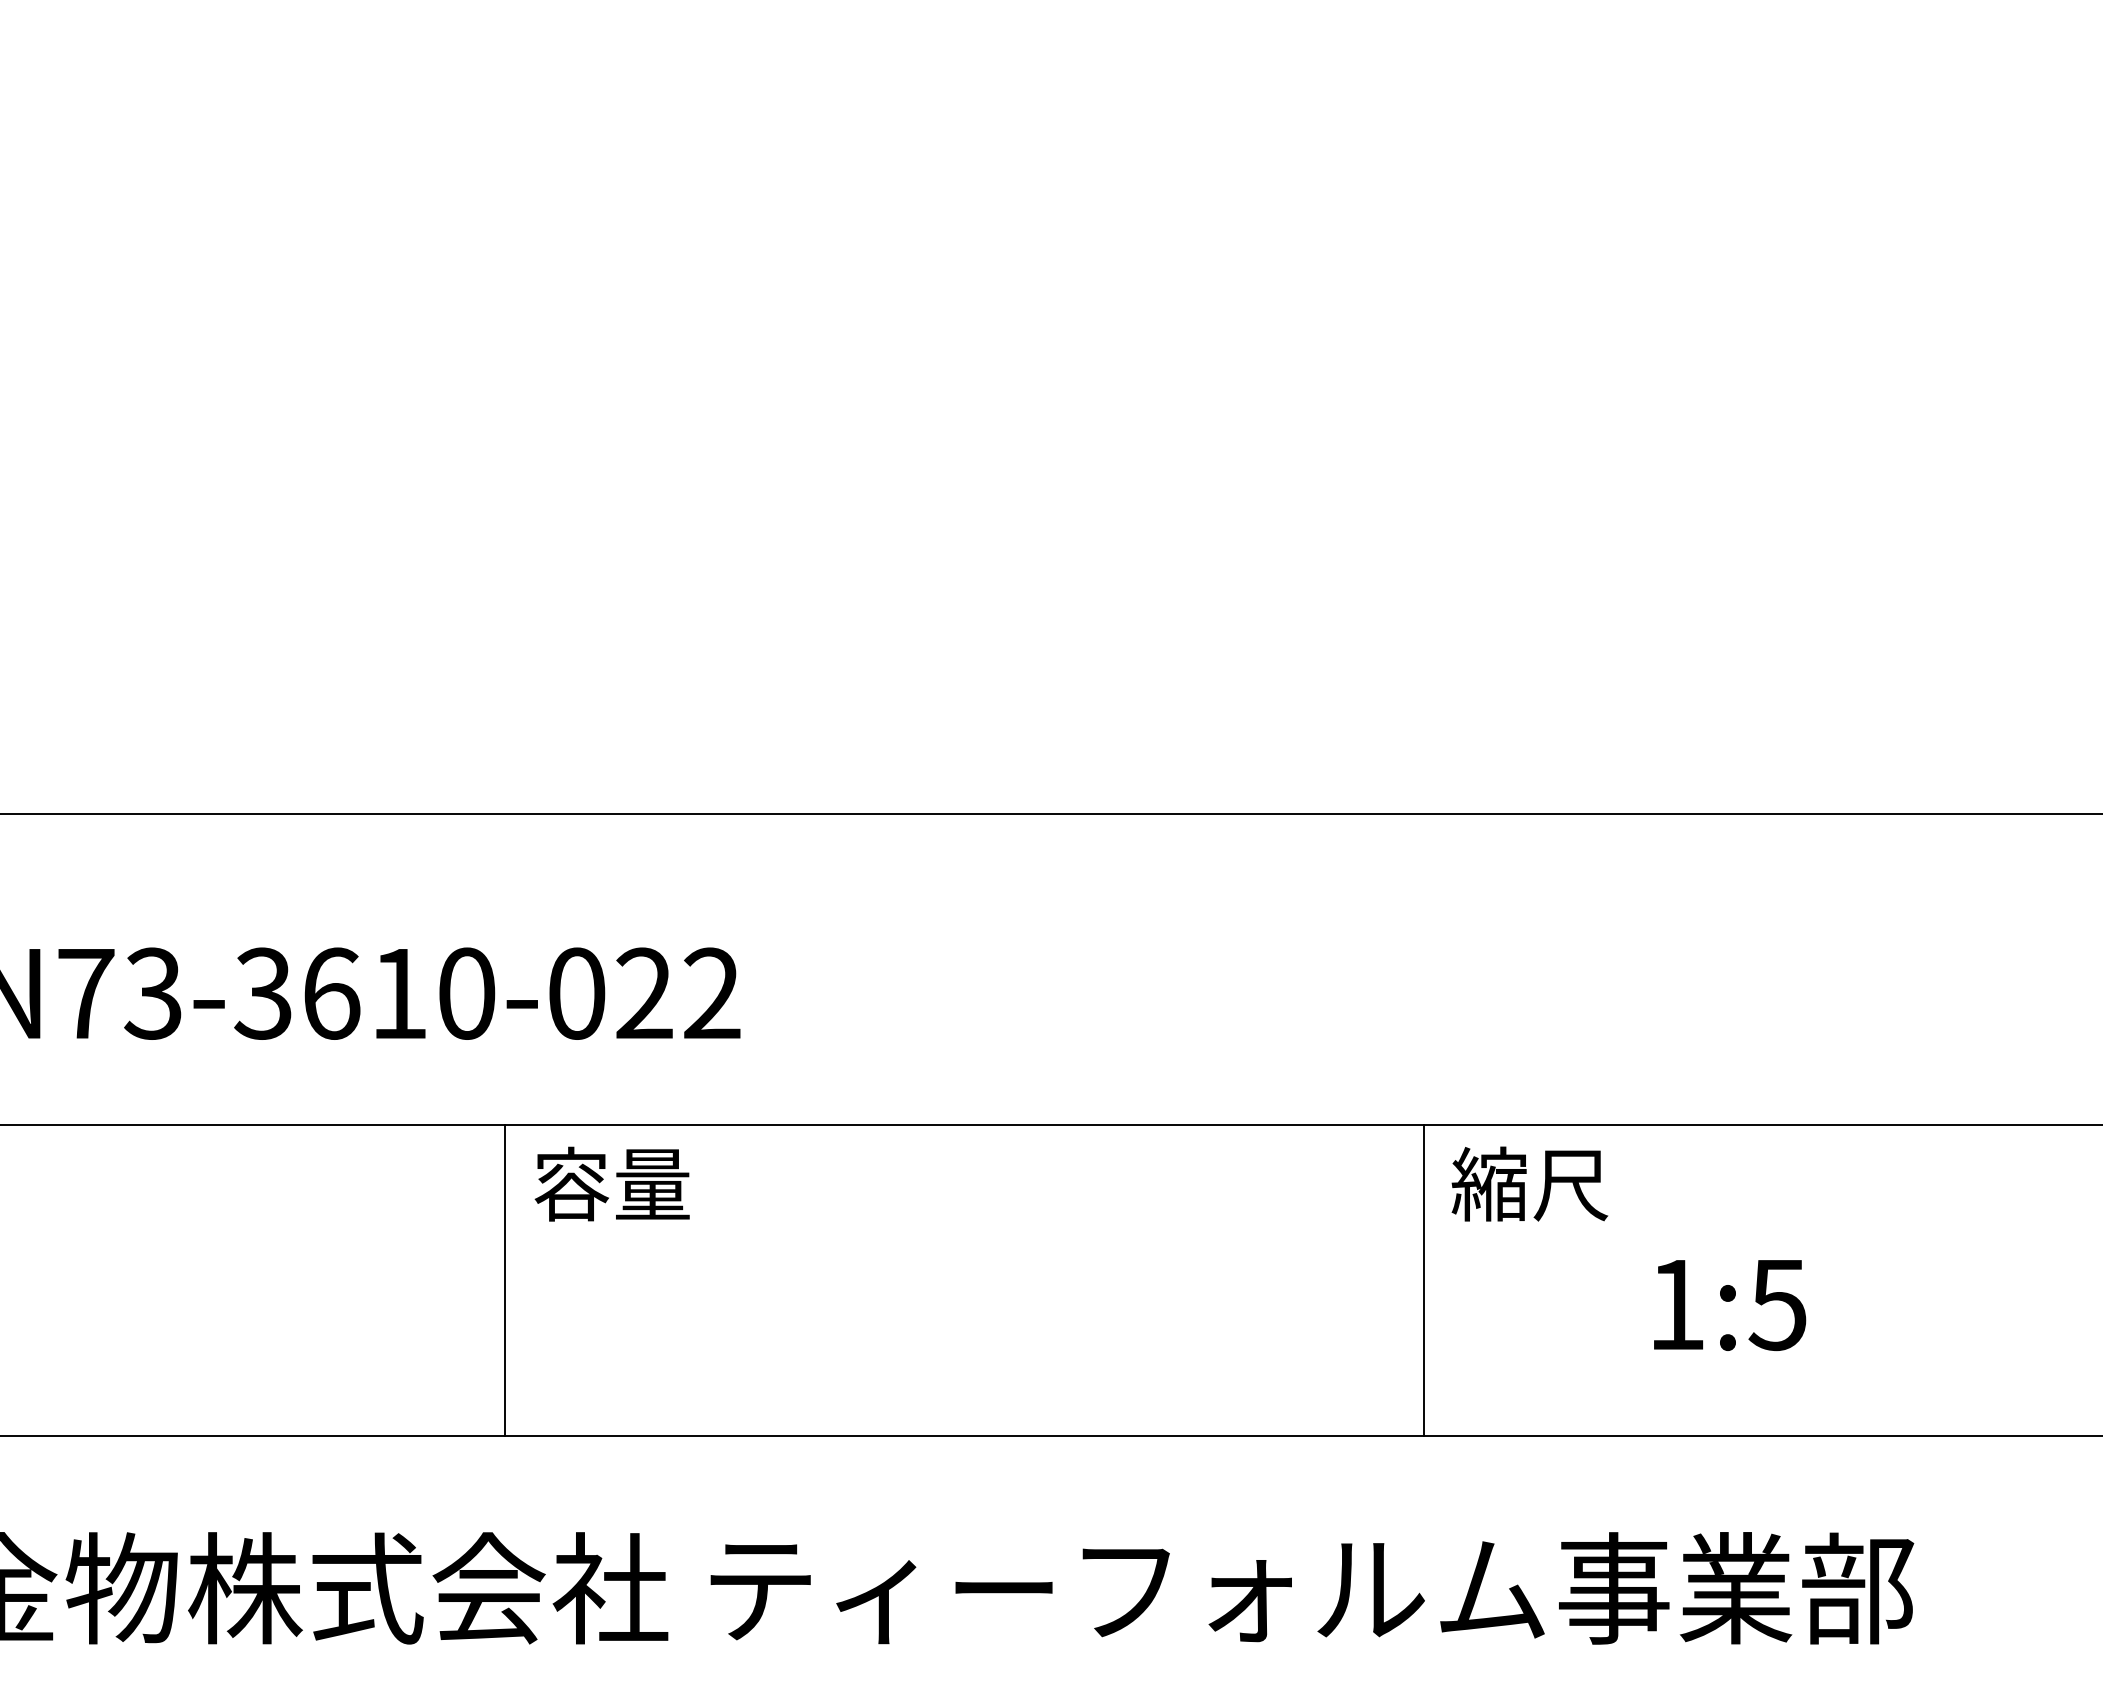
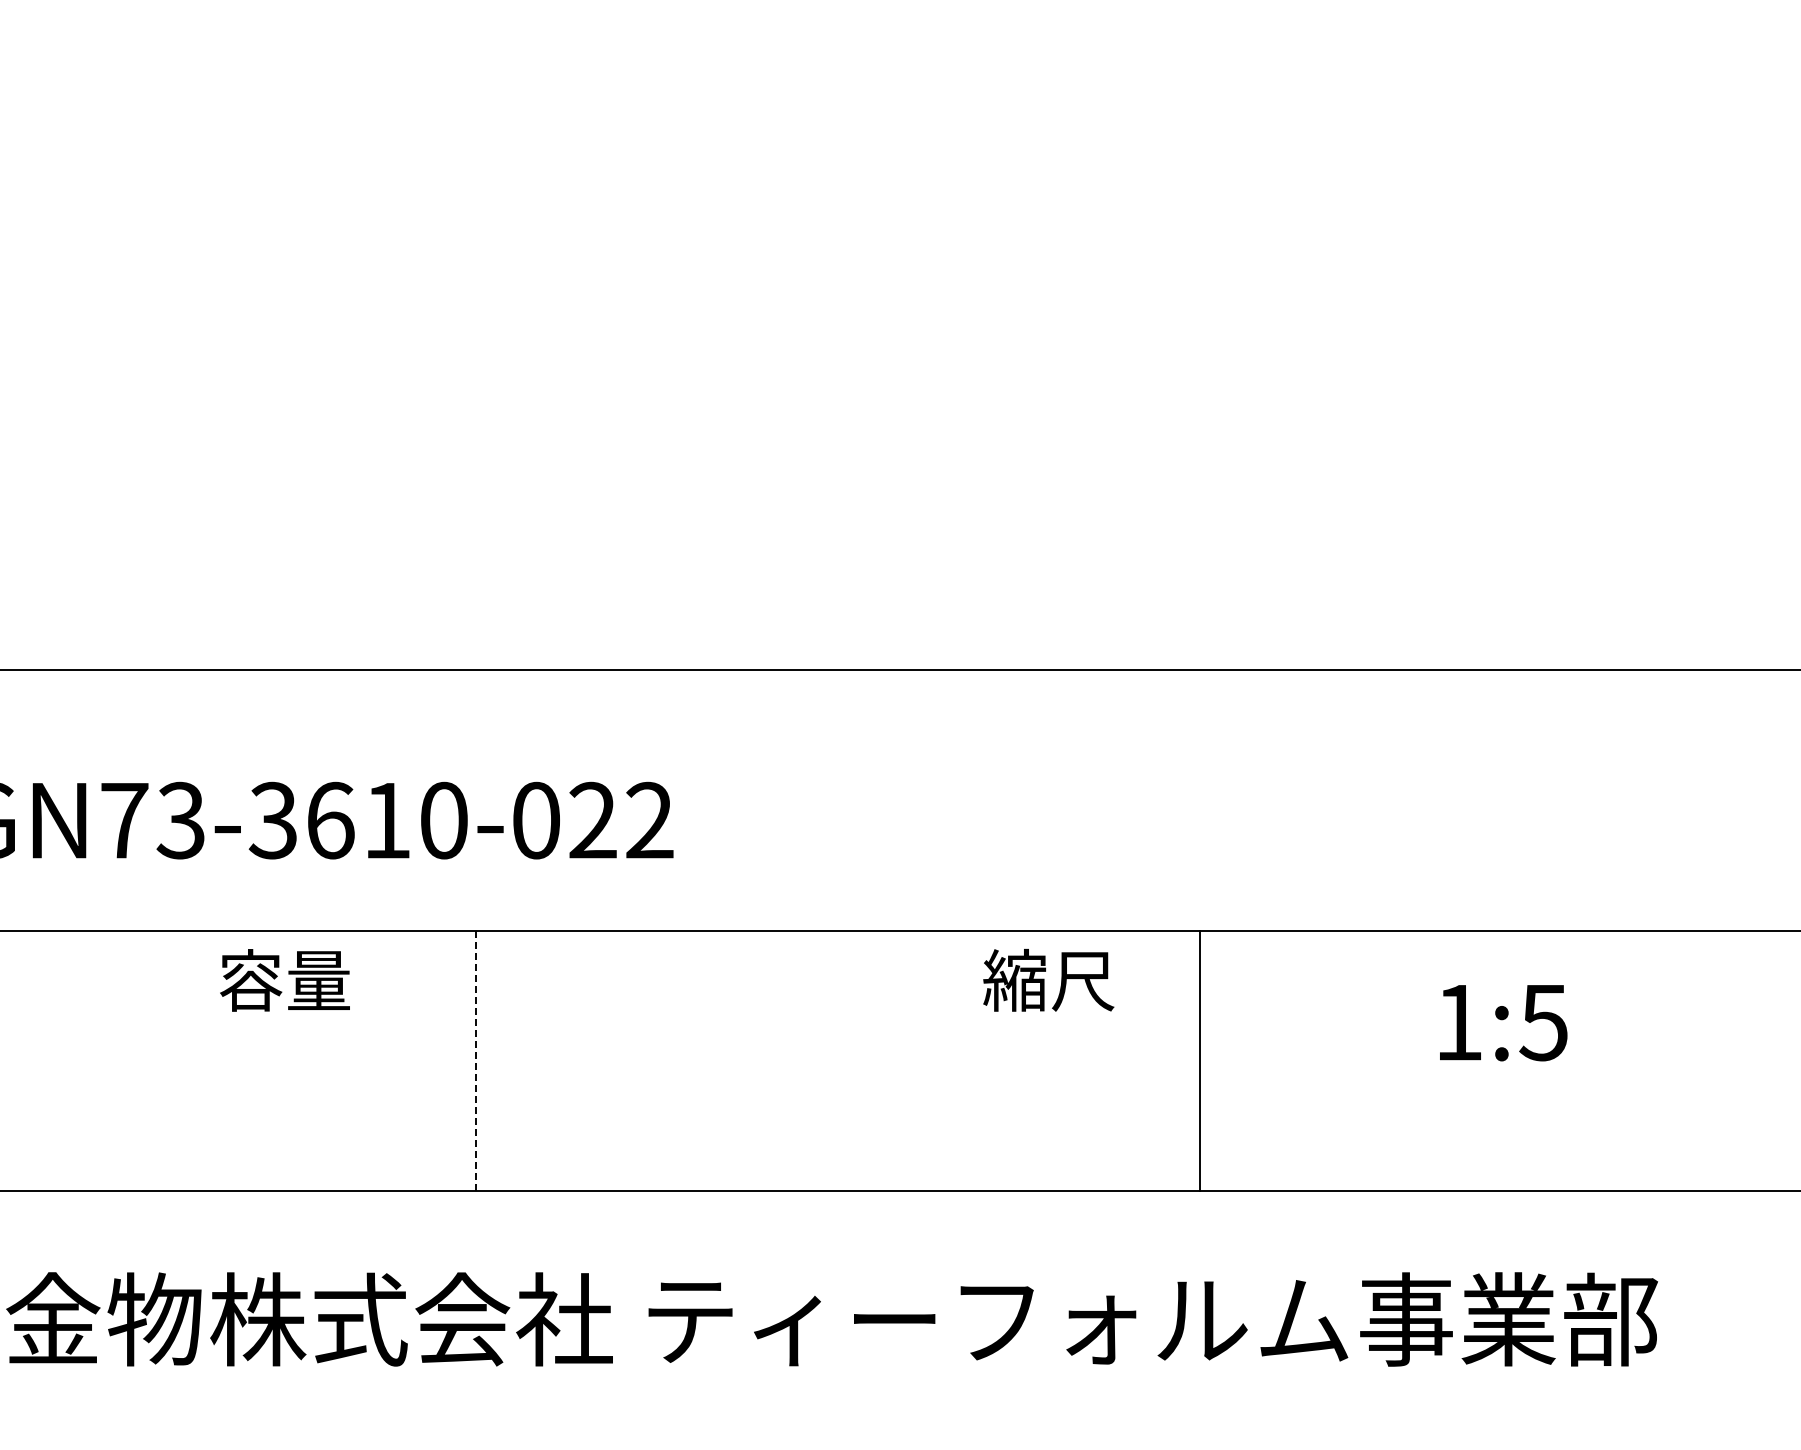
text: (611, 1184) -> (284, 980), moved
text: (1529, 1184) -> (1048, 980), moved
line: (505, 1279) -> (476, 1060), solid -> dashed
line: (1423, 1279) -> (1199, 1060), moved
text: (1729, 1305) -> (1503, 1023), moved

